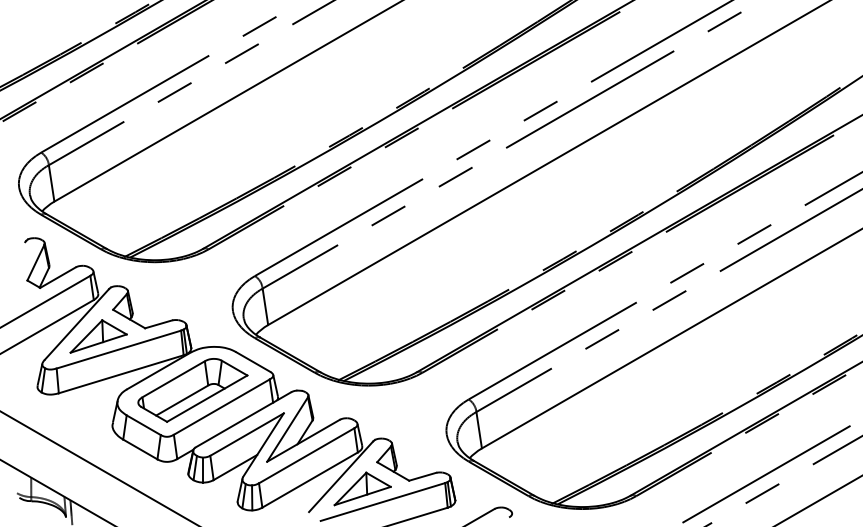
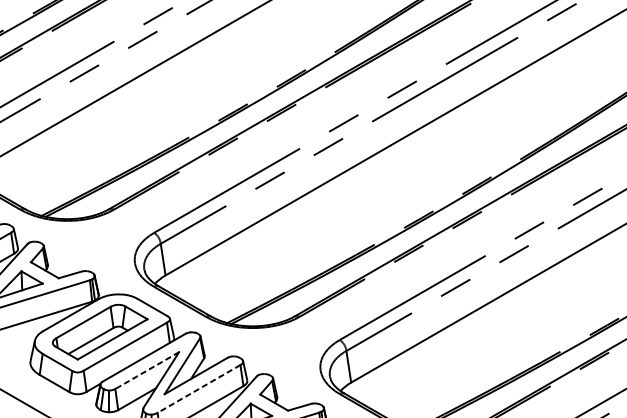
line: (246, 434) -> (146, 370), solid -> dashed
line: (306, 456) -> (198, 389), solid -> dashed

